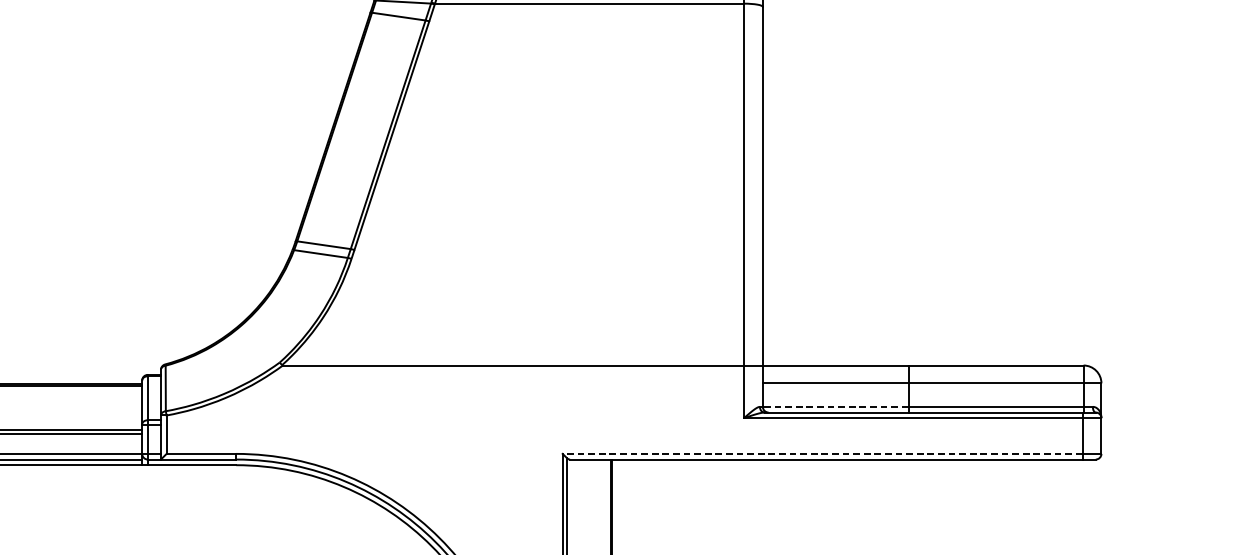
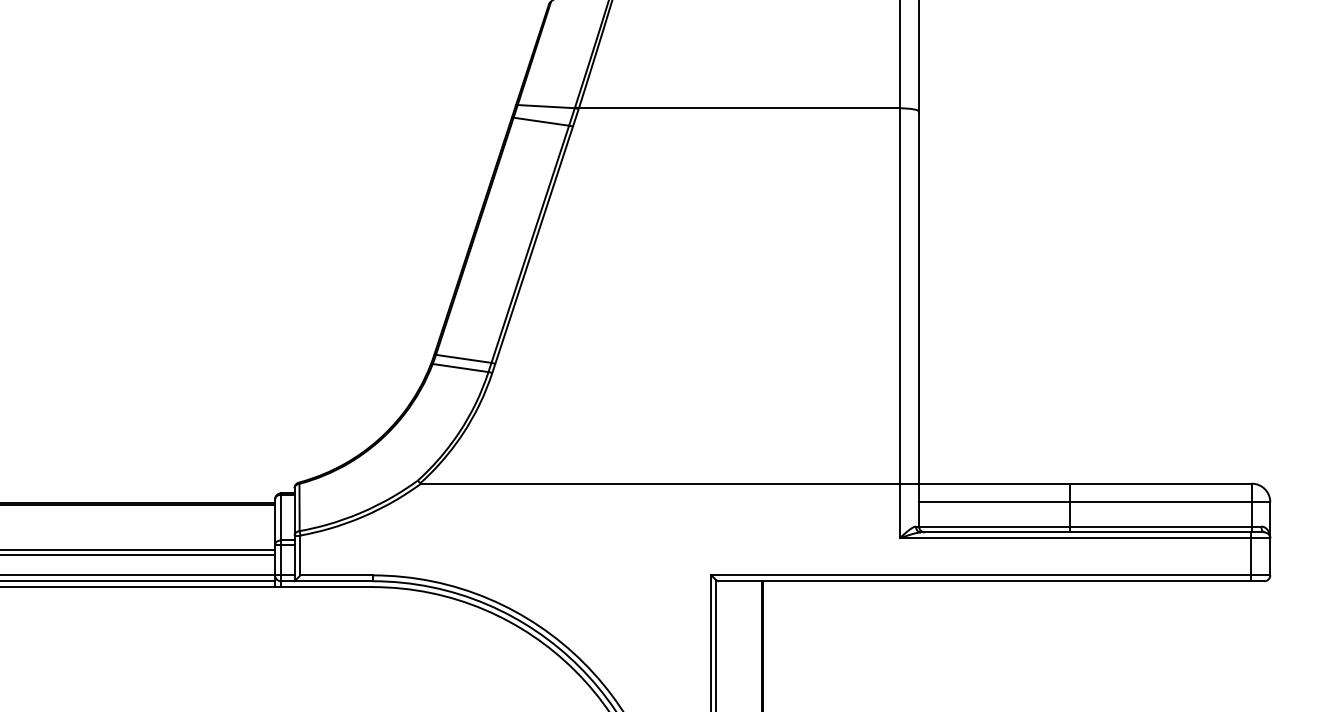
line: (835, 406) -> (994, 526), dashed -> solid
line: (823, 454) -> (981, 575), dashed -> solid

